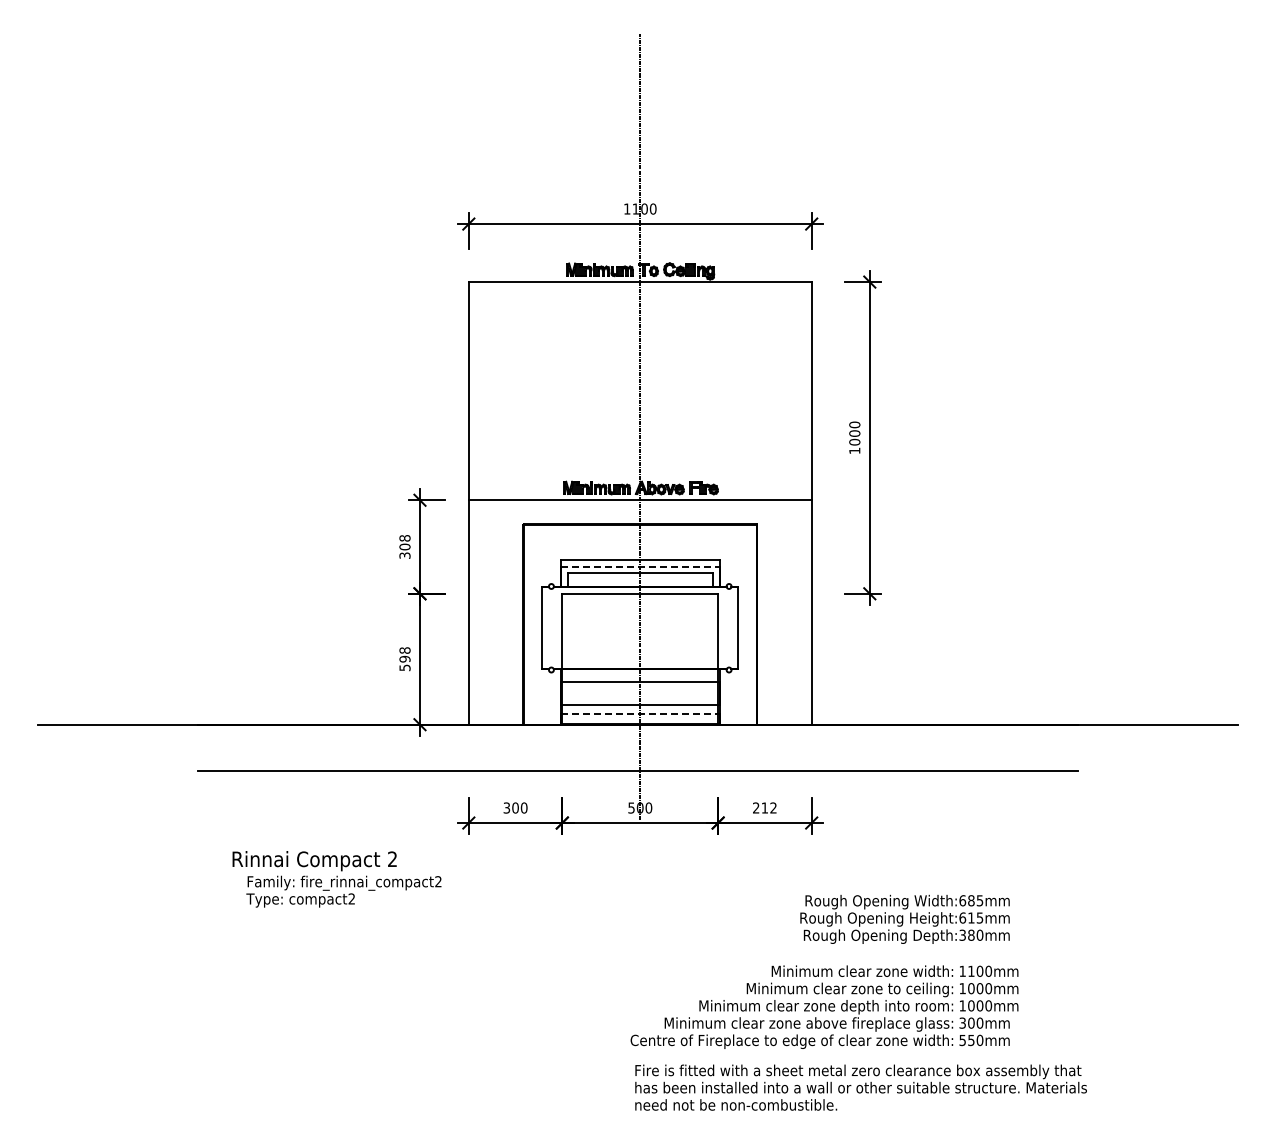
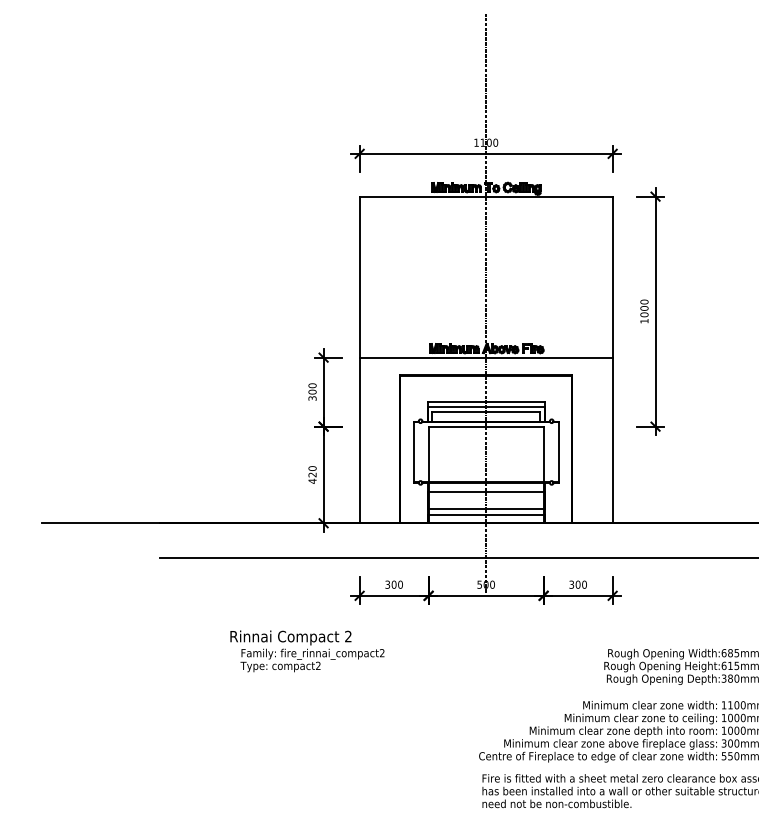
text: (404, 538) -> (312, 385), 308 -> 300
line: (640, 567) -> (486, 407), dashed -> solid
text: (404, 659) -> (312, 475), 598 -> 420
line: (640, 713) -> (486, 514), dashed -> solid
text: (764, 807) -> (577, 584), 212 -> 300
text: (336, 879) -> (307, 651), moved

